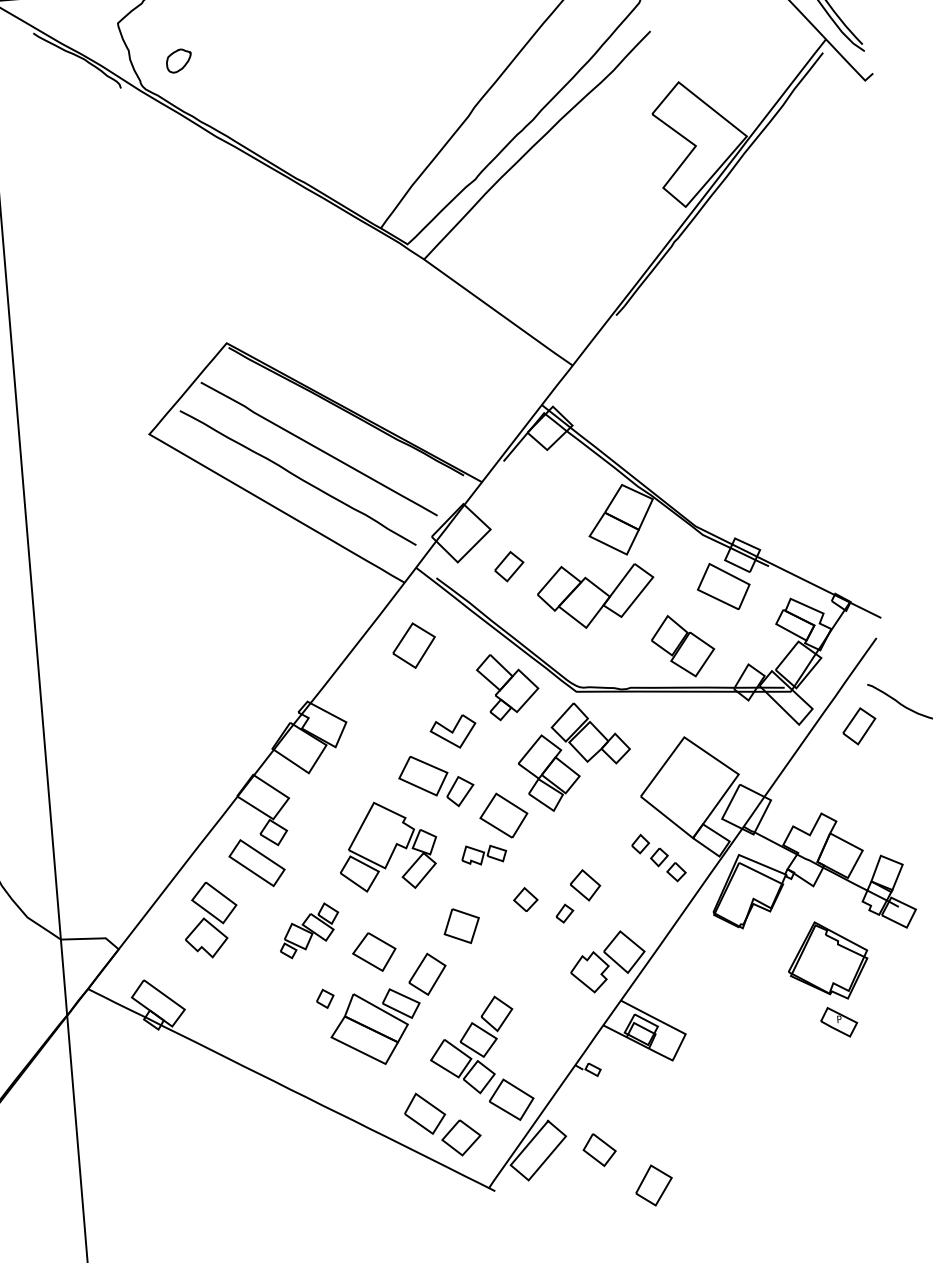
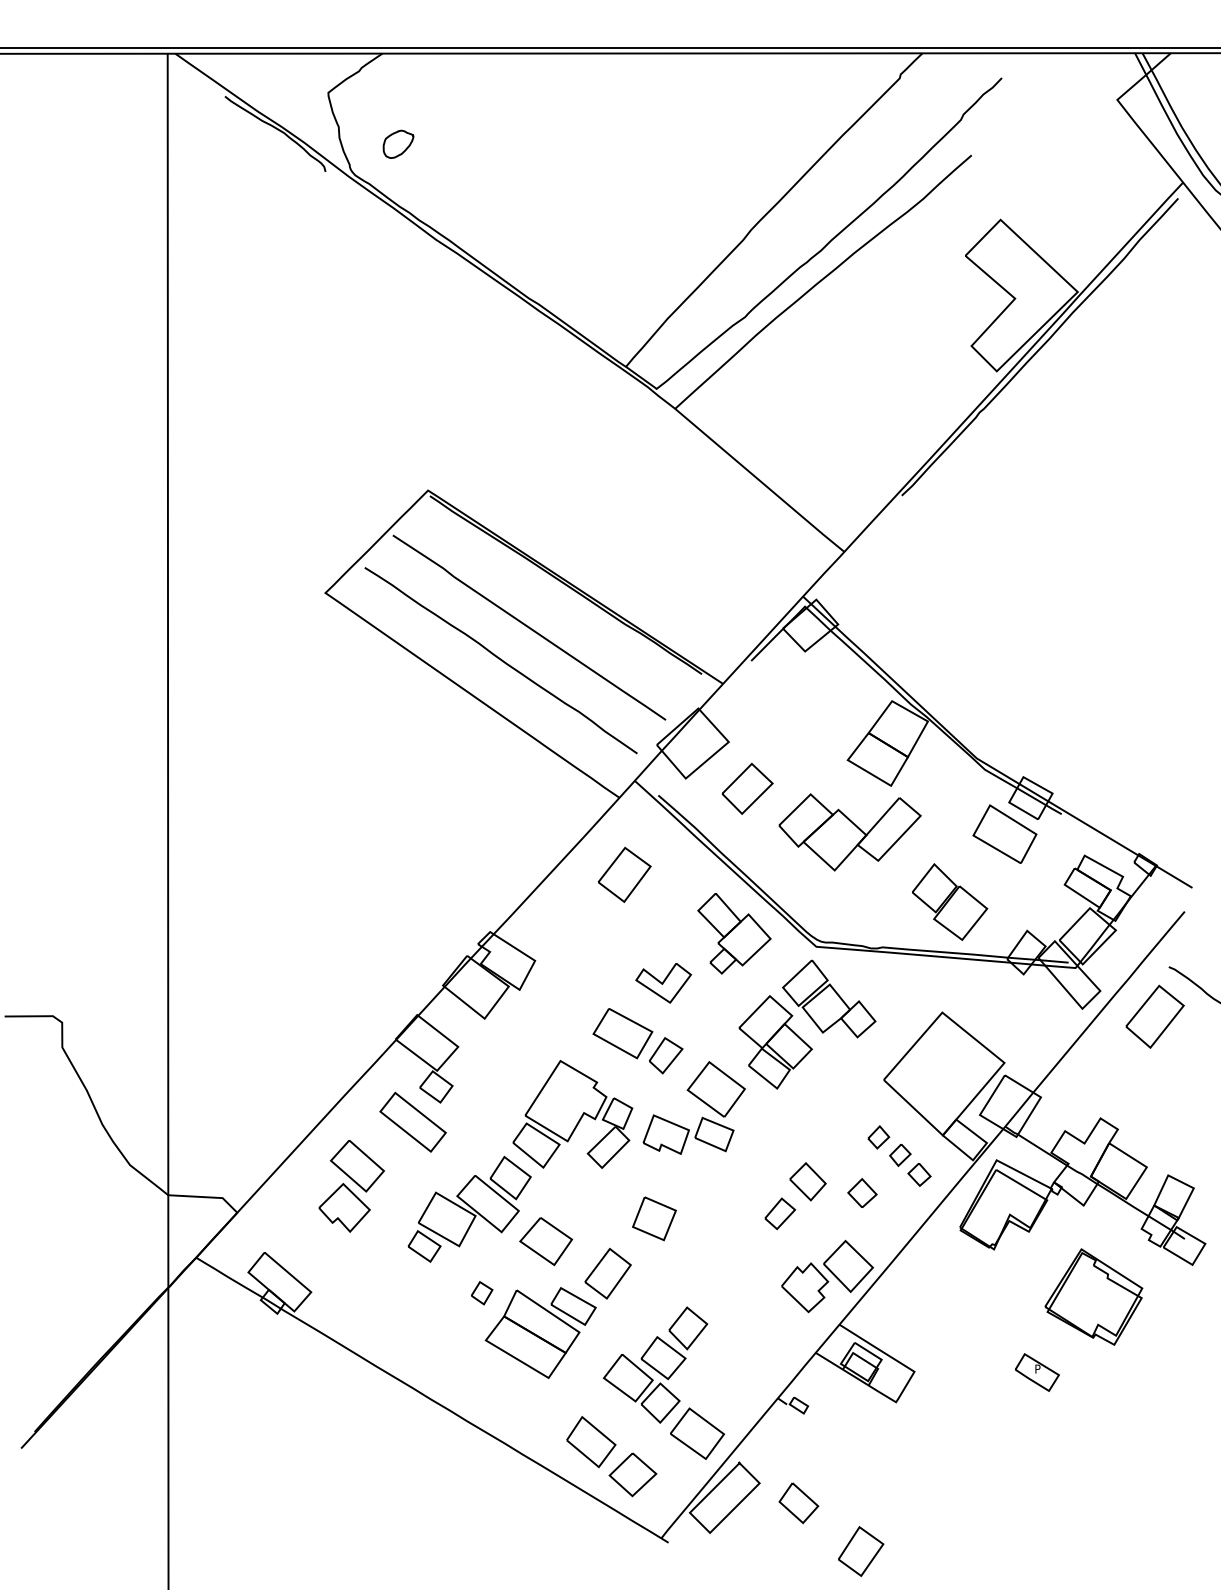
part: (509, 566) -> (747, 788), size x1.43
part: (858, 726) -> (1154, 1016), size x1.43
part: (484, 854) -> (688, 1134), size x1.67
part: (525, 899) -> (862, 1192), moved
part: (564, 913) -> (780, 1213), size x1.43
part: (309, 930) -> (469, 1208), size x1.67
part: (839, 1022) -> (1037, 1372), moved

